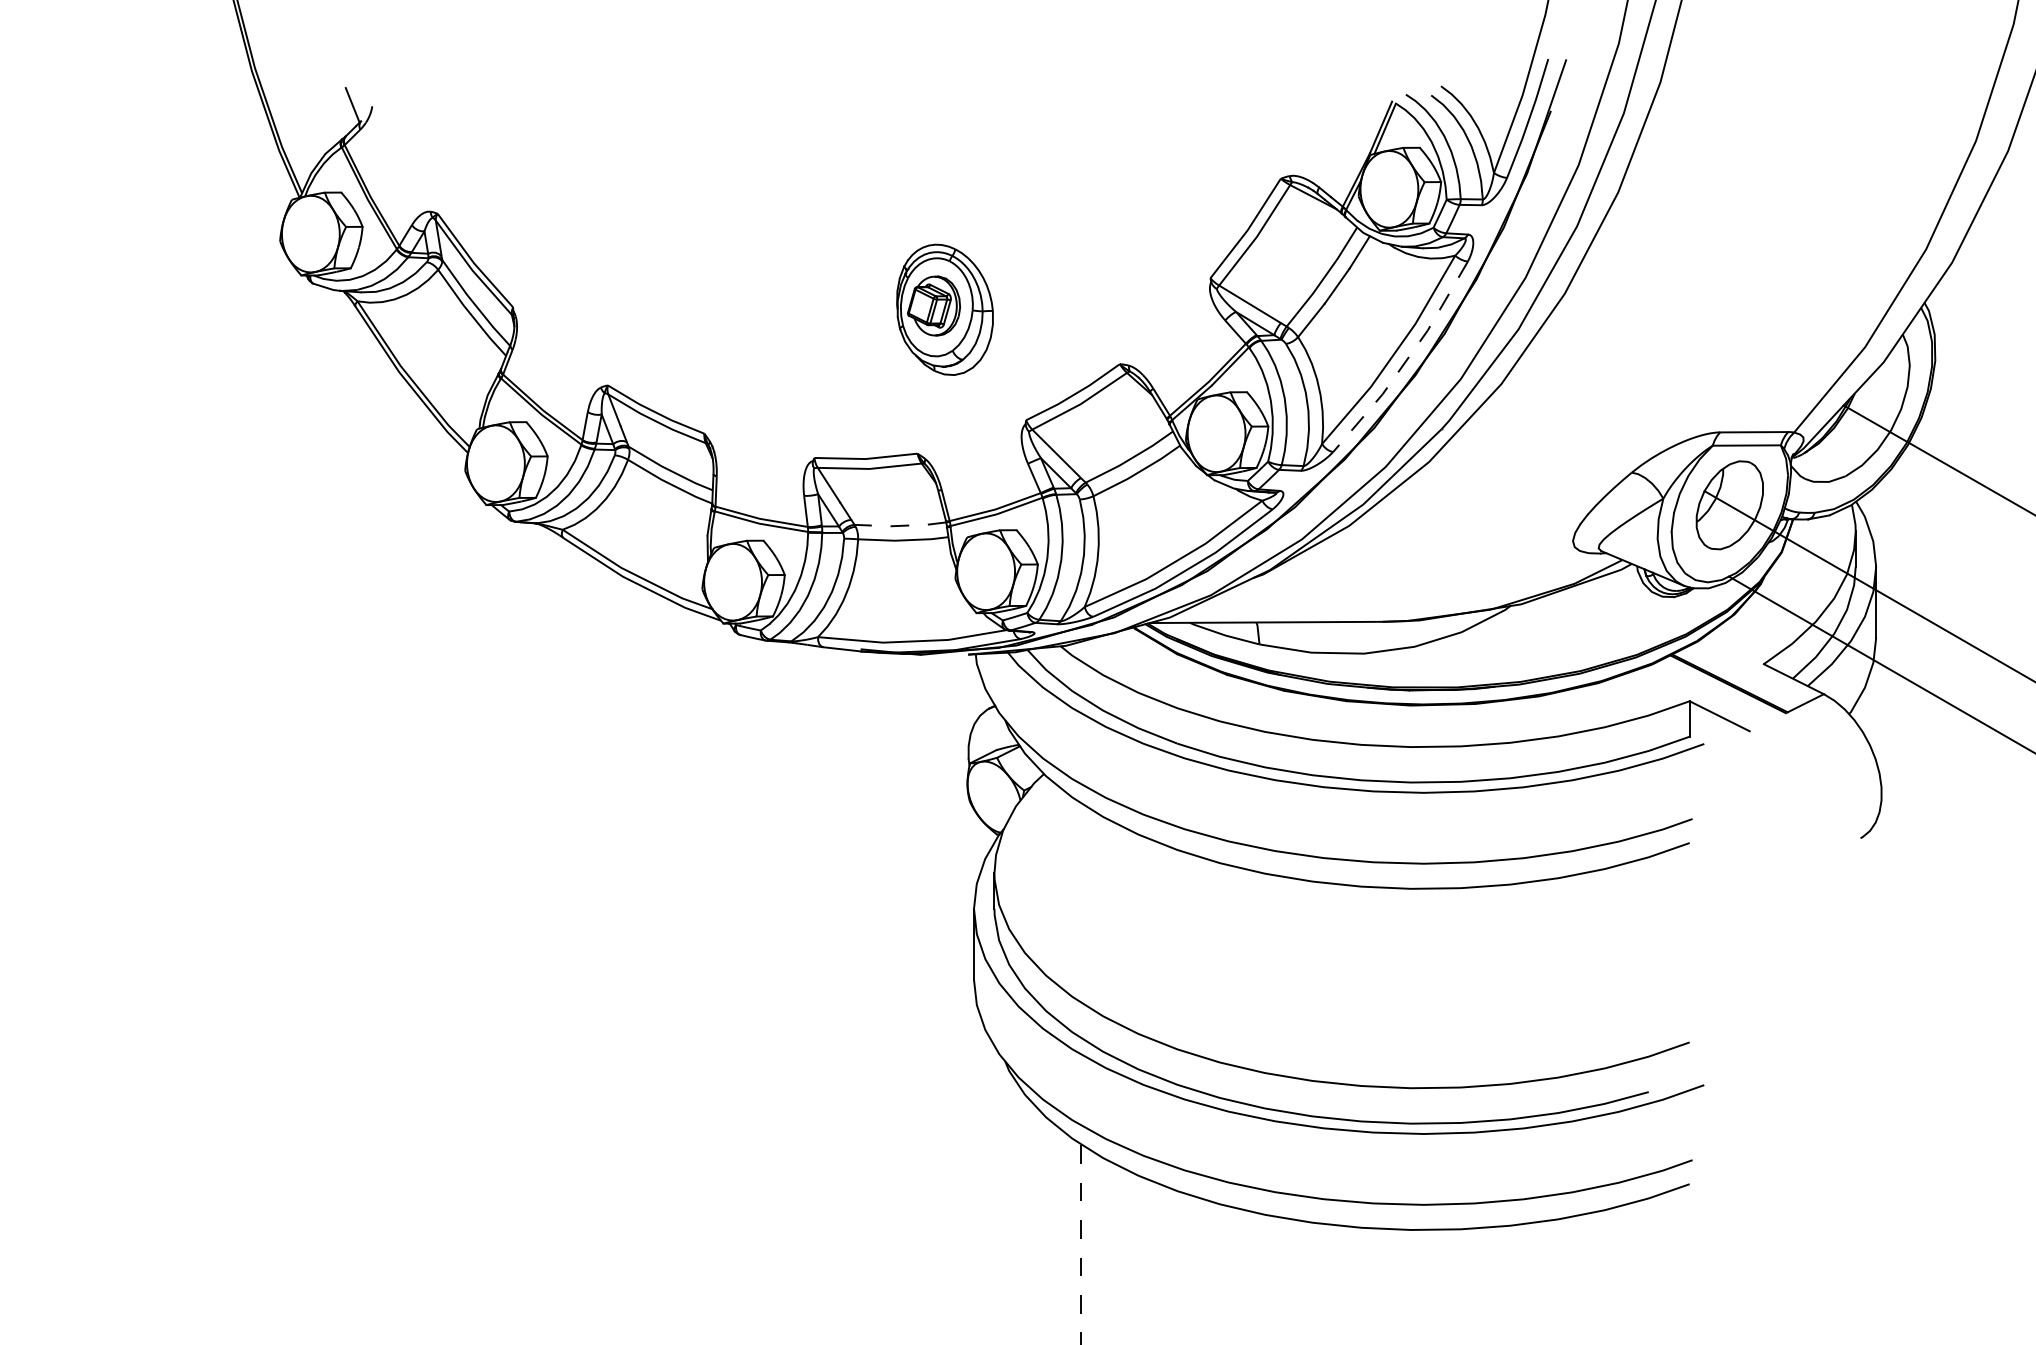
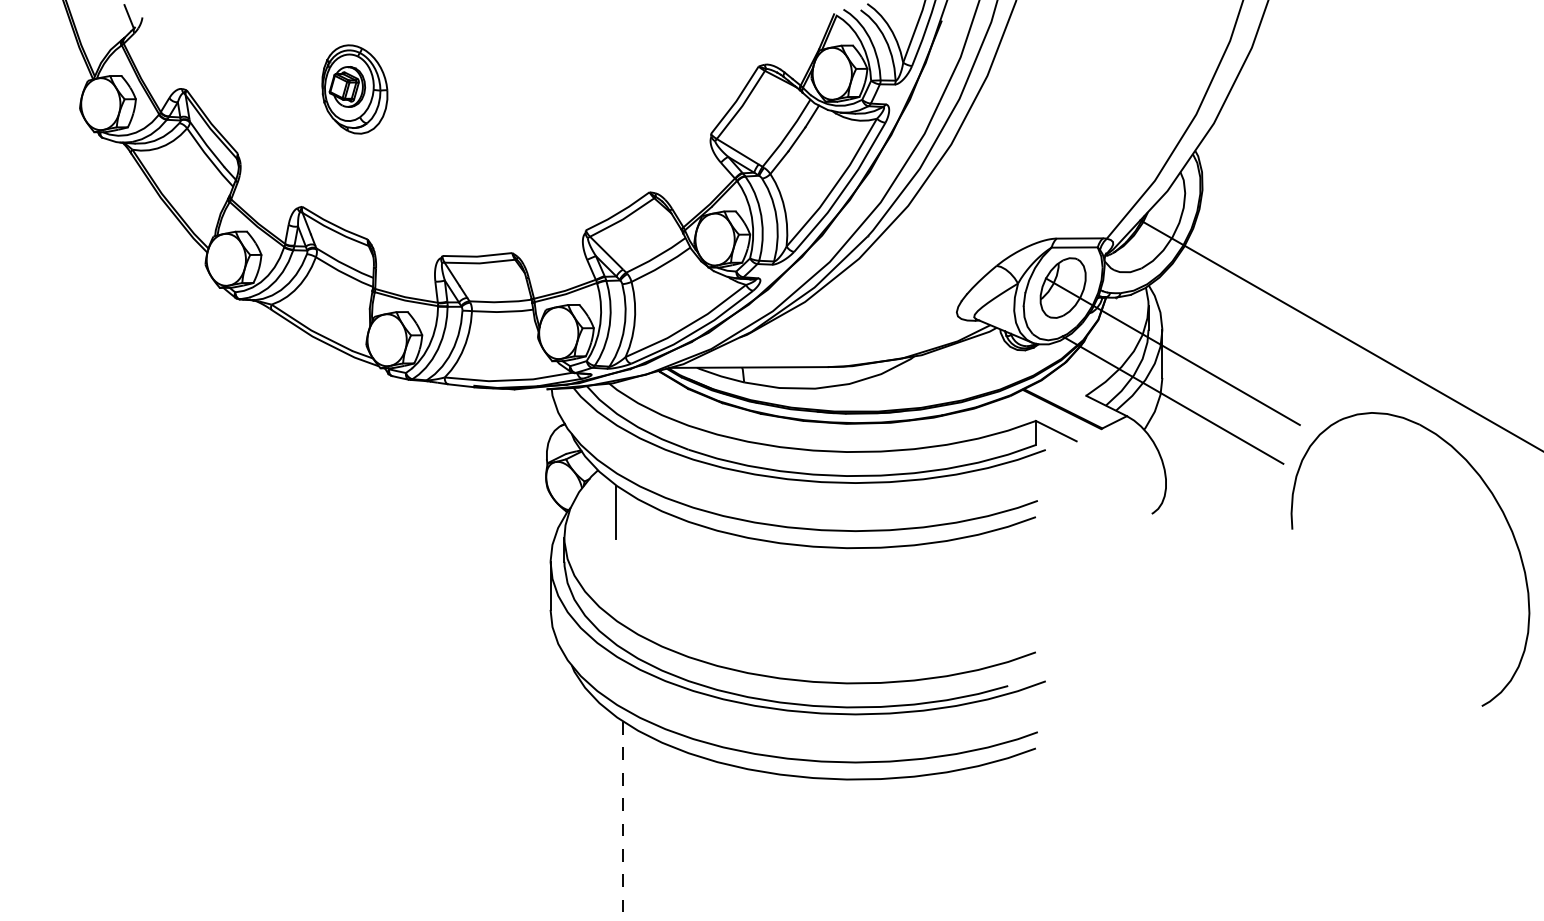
part: (944, 309) -> (354, 89), moved
line: (1405, 359) -> (843, 189), dashed -> solid
line: (900, 526) -> (500, 302), dashed -> solid
line: (1071, 836) -> (616, 512), added

